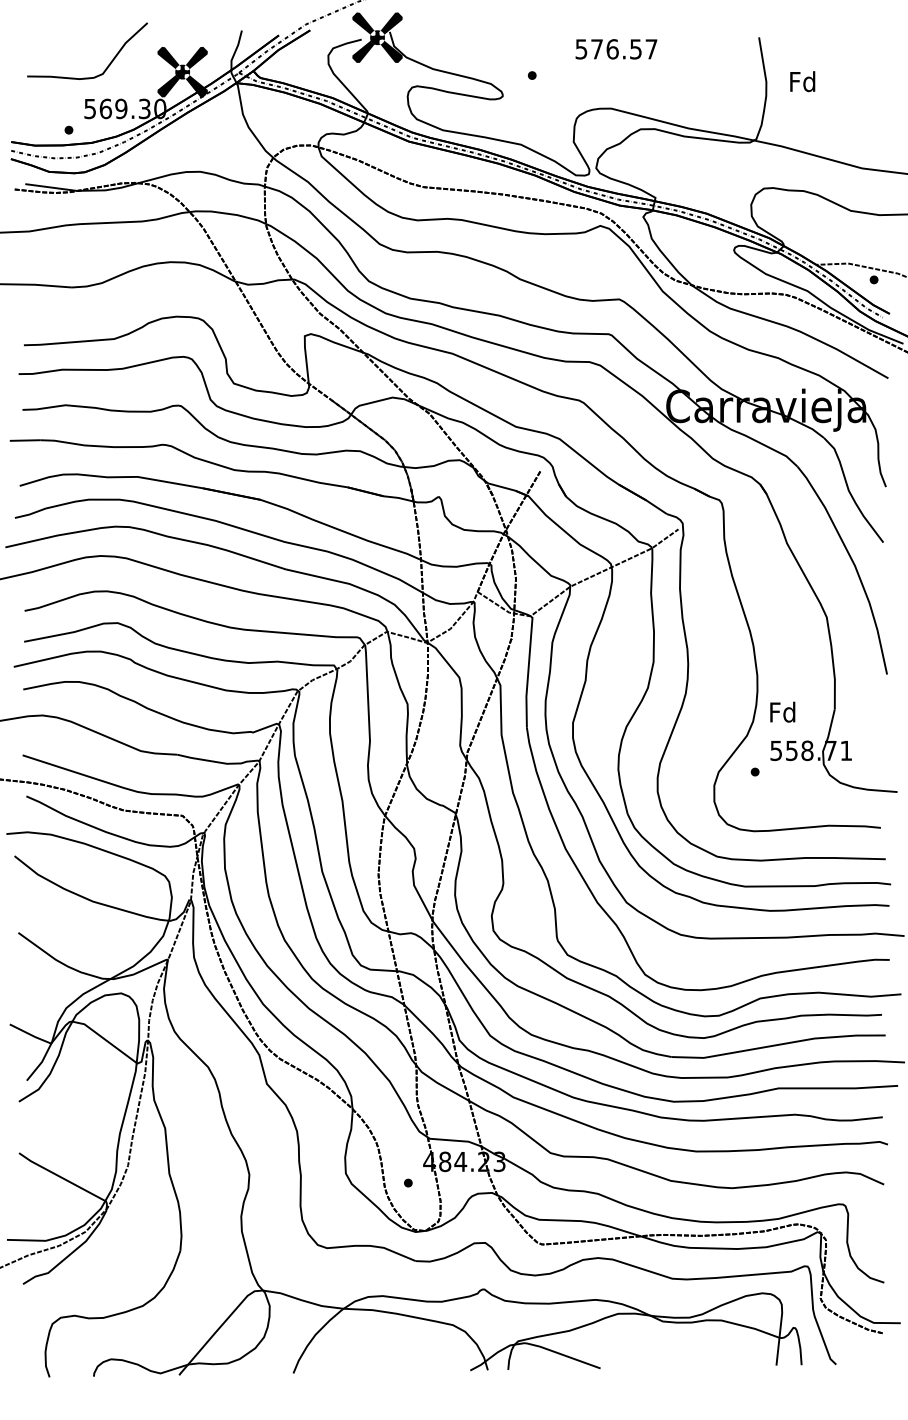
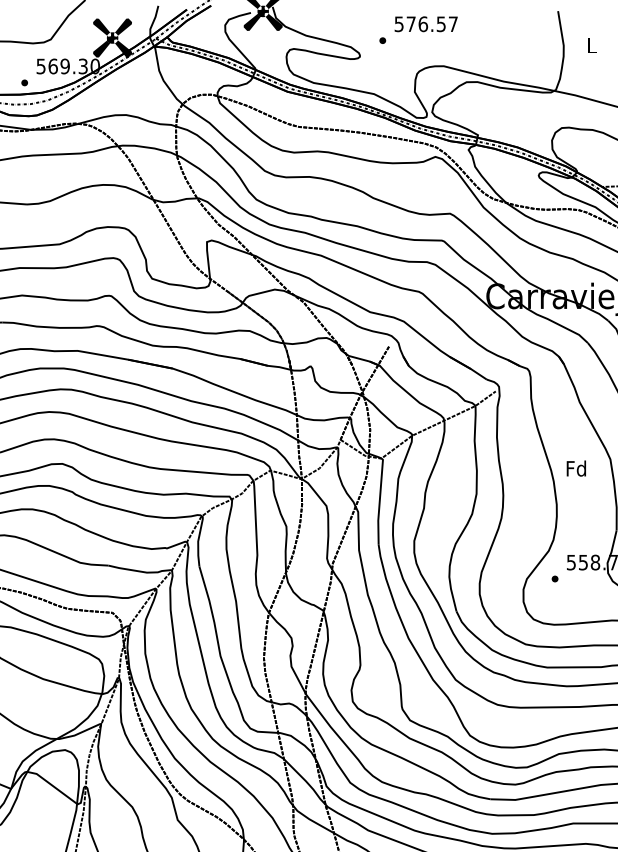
text: (616, 49) -> (426, 24), moved
text: (802, 81) -> (591, 45), Fd -> L
text: (782, 711) -> (576, 468), moved

